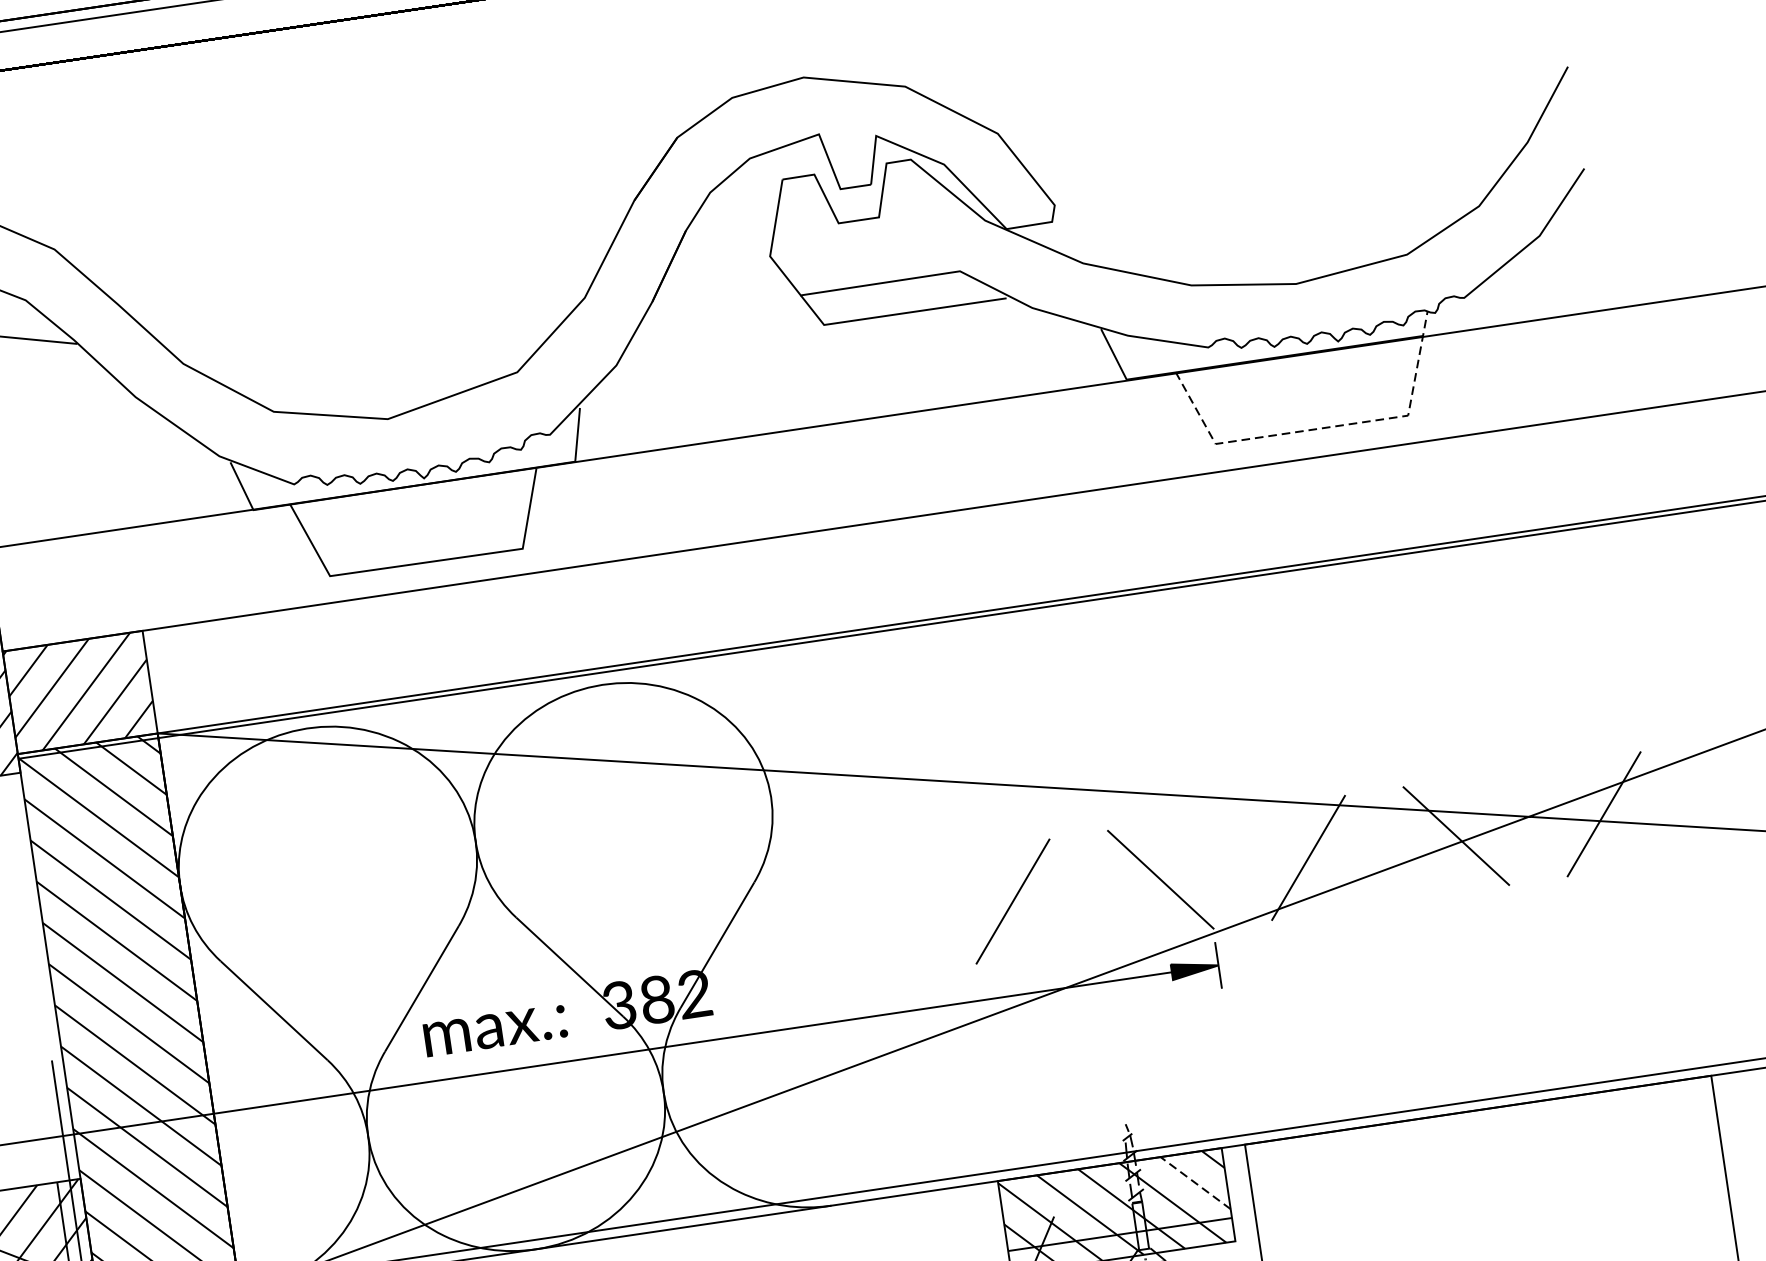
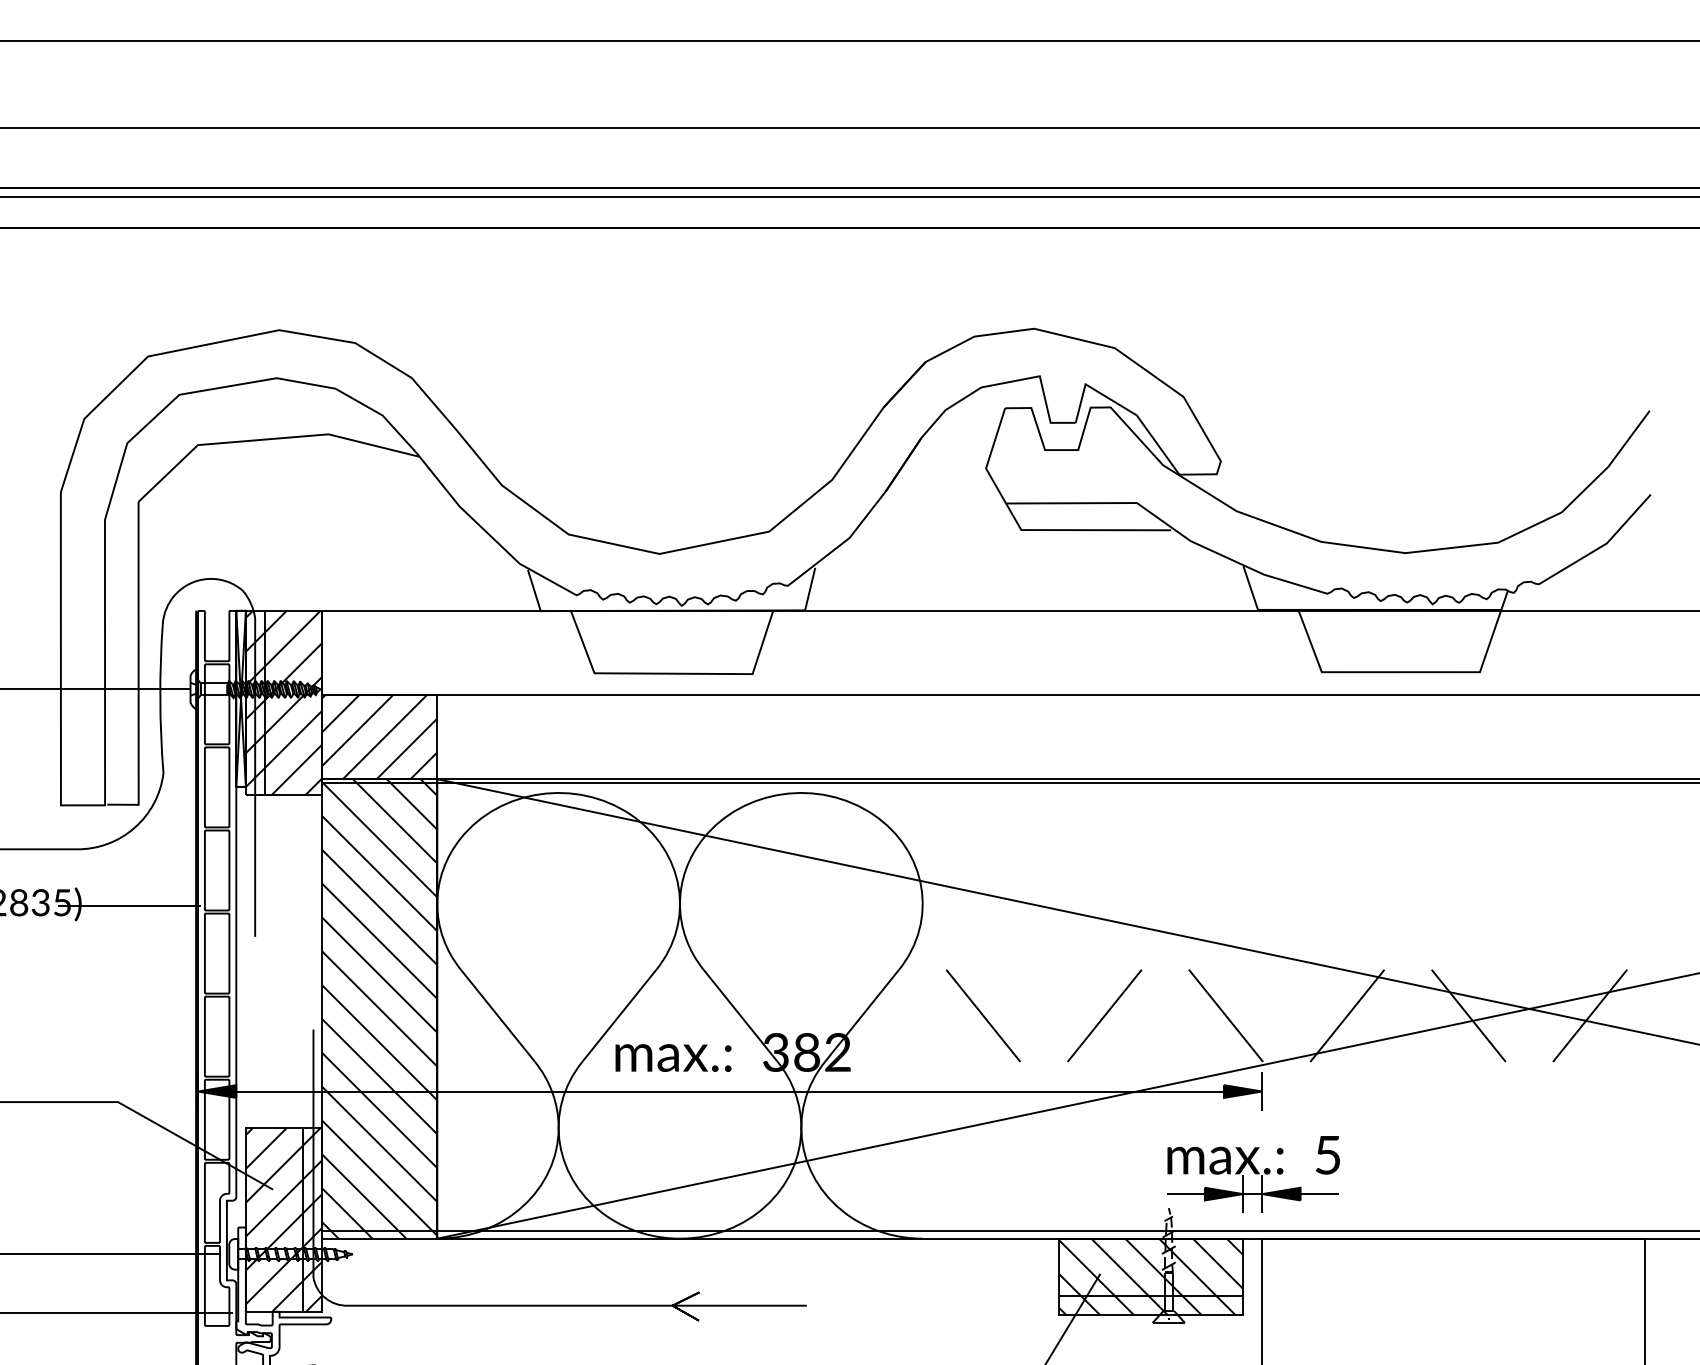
line: (1324, 428) -> (1411, 672), dashed -> solid
line: (864, 923) -> (982, 1015), added
part: (1222, 1068) -> (1253, 1174), added
line: (1194, 1182) -> (1217, 1263), dashed -> solid

